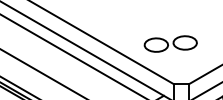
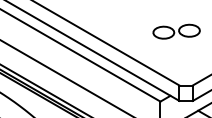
part: (170, 43) -> (176, 31), moved

